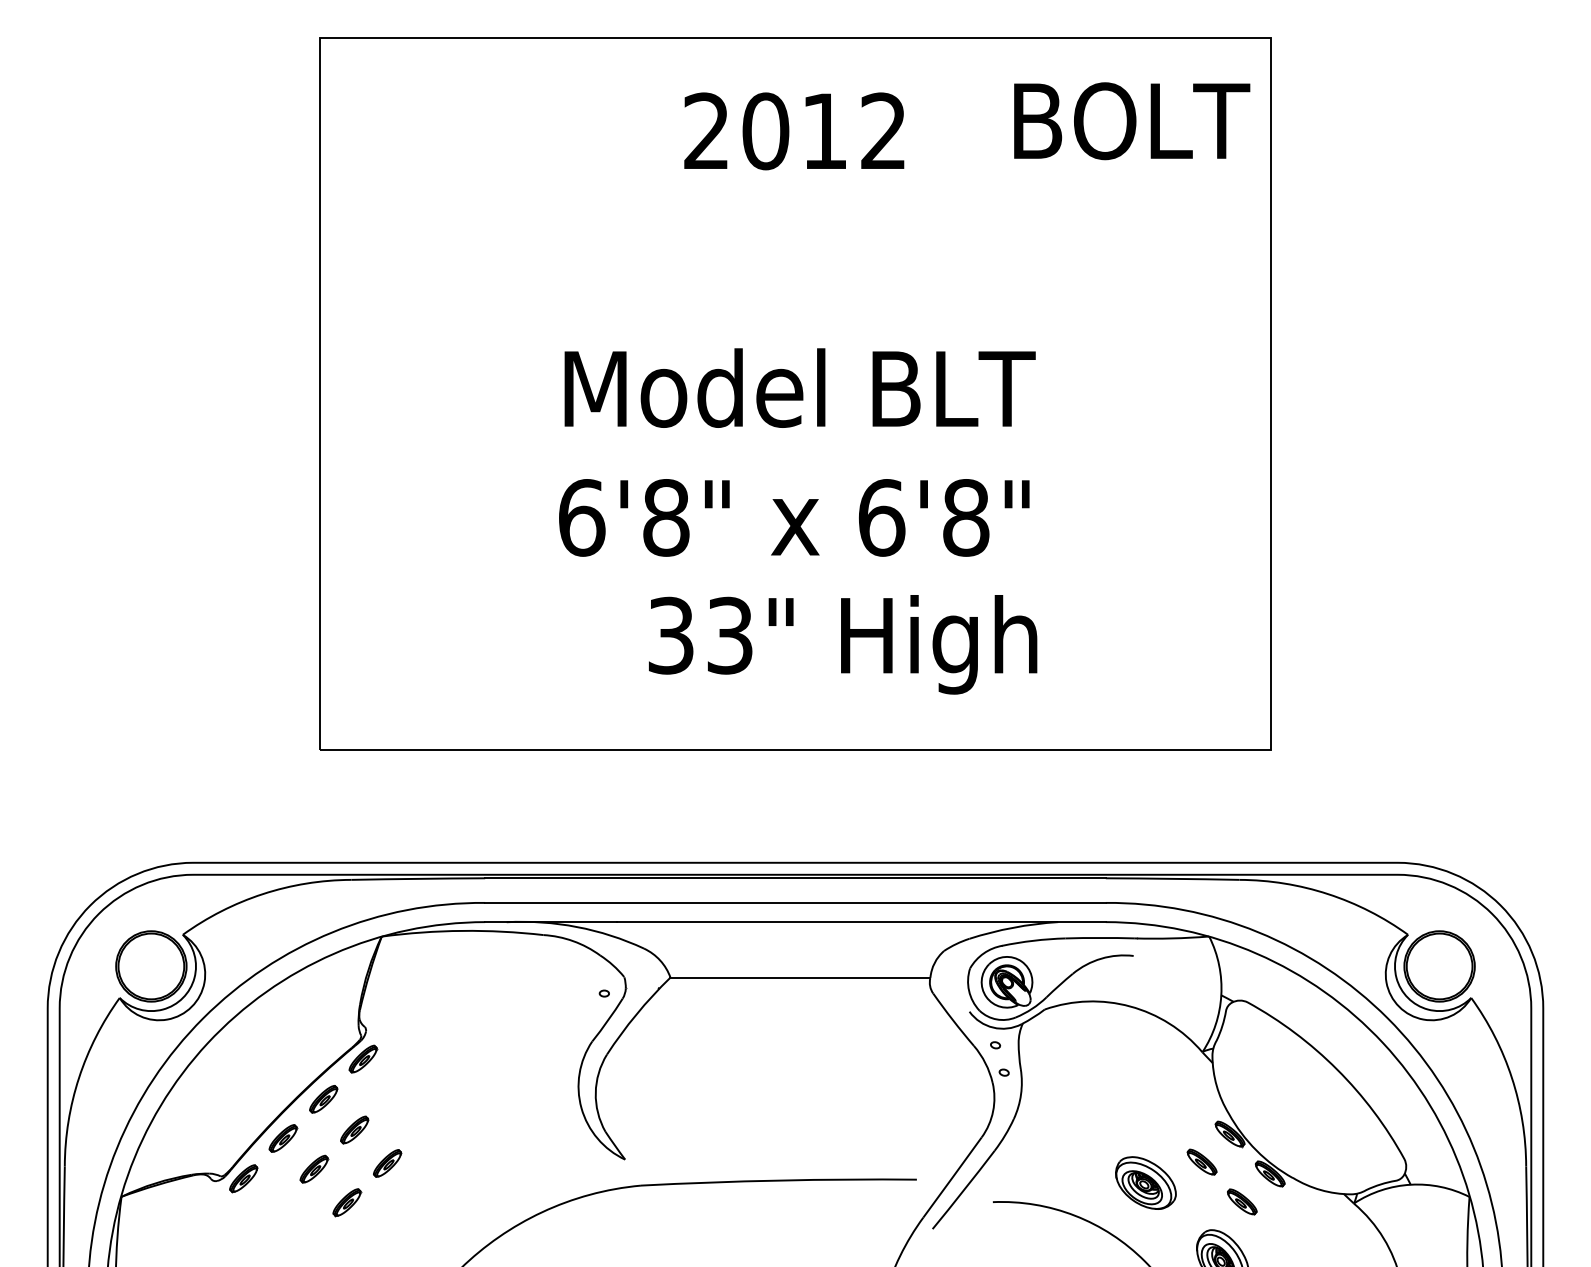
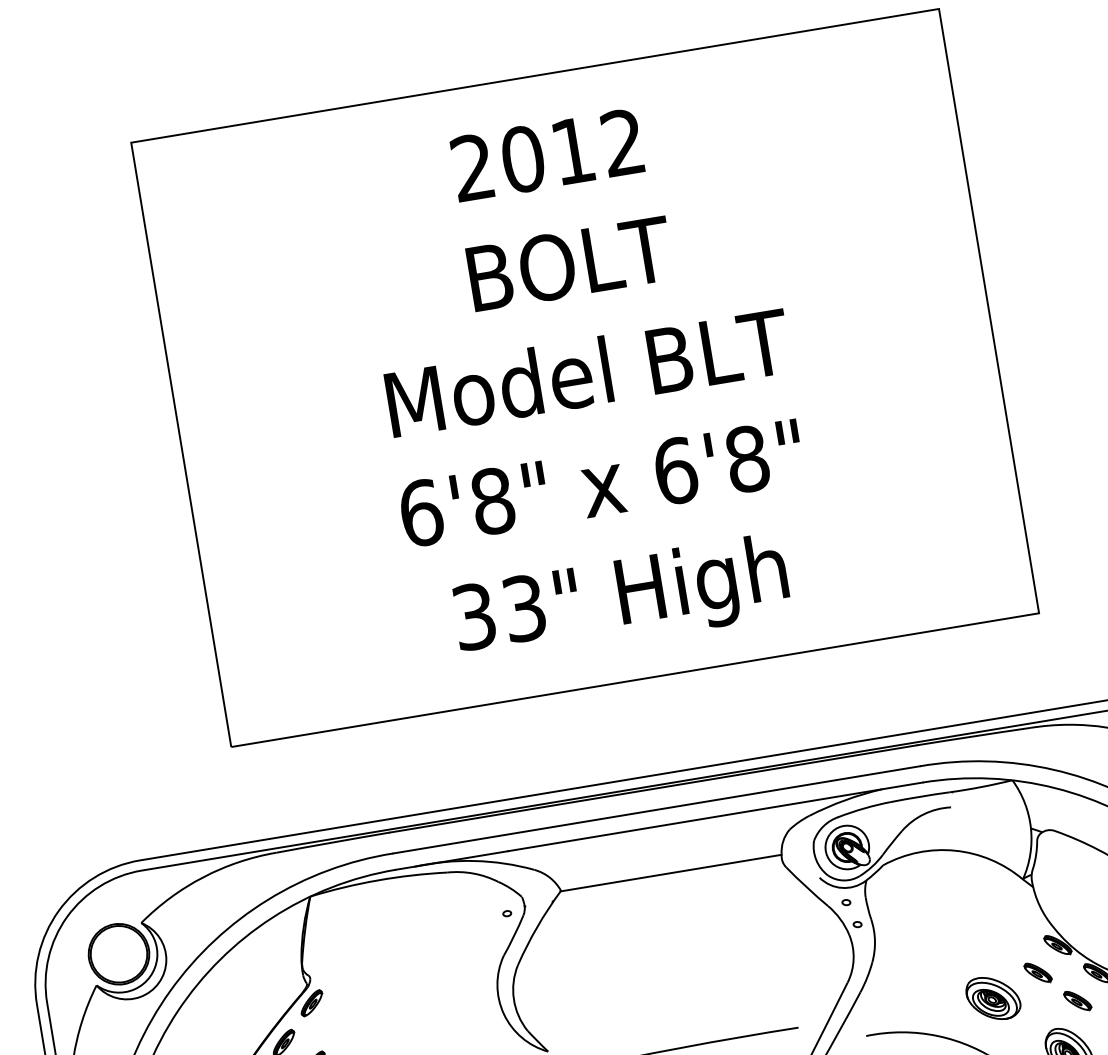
text: (1132, 121) -> (570, 264), moved
text: (843, 644) -> (621, 599), moved

